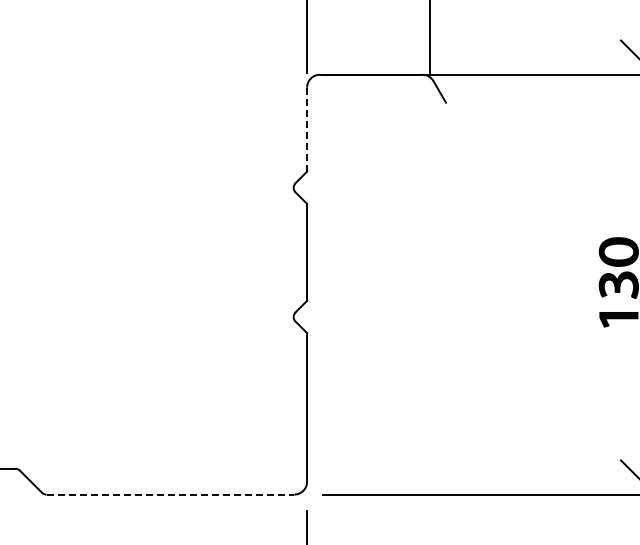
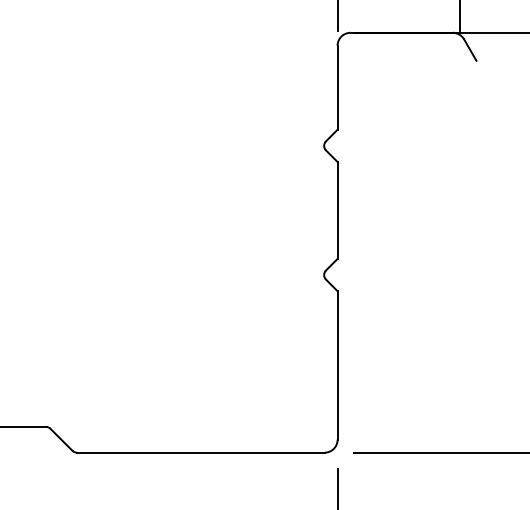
line: (307, 129) -> (338, 87), dashed -> solid
line: (170, 494) -> (201, 452), dashed -> solid

